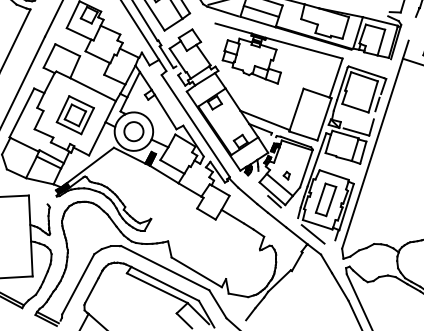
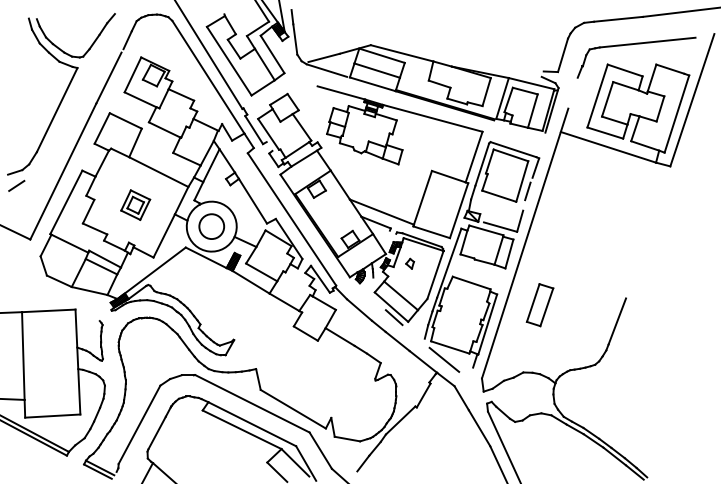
part: (75, 114) -> (135, 204), size x0.6
part: (287, 175) -> (410, 263), moved
part: (325, 200) -> (539, 305), moved

